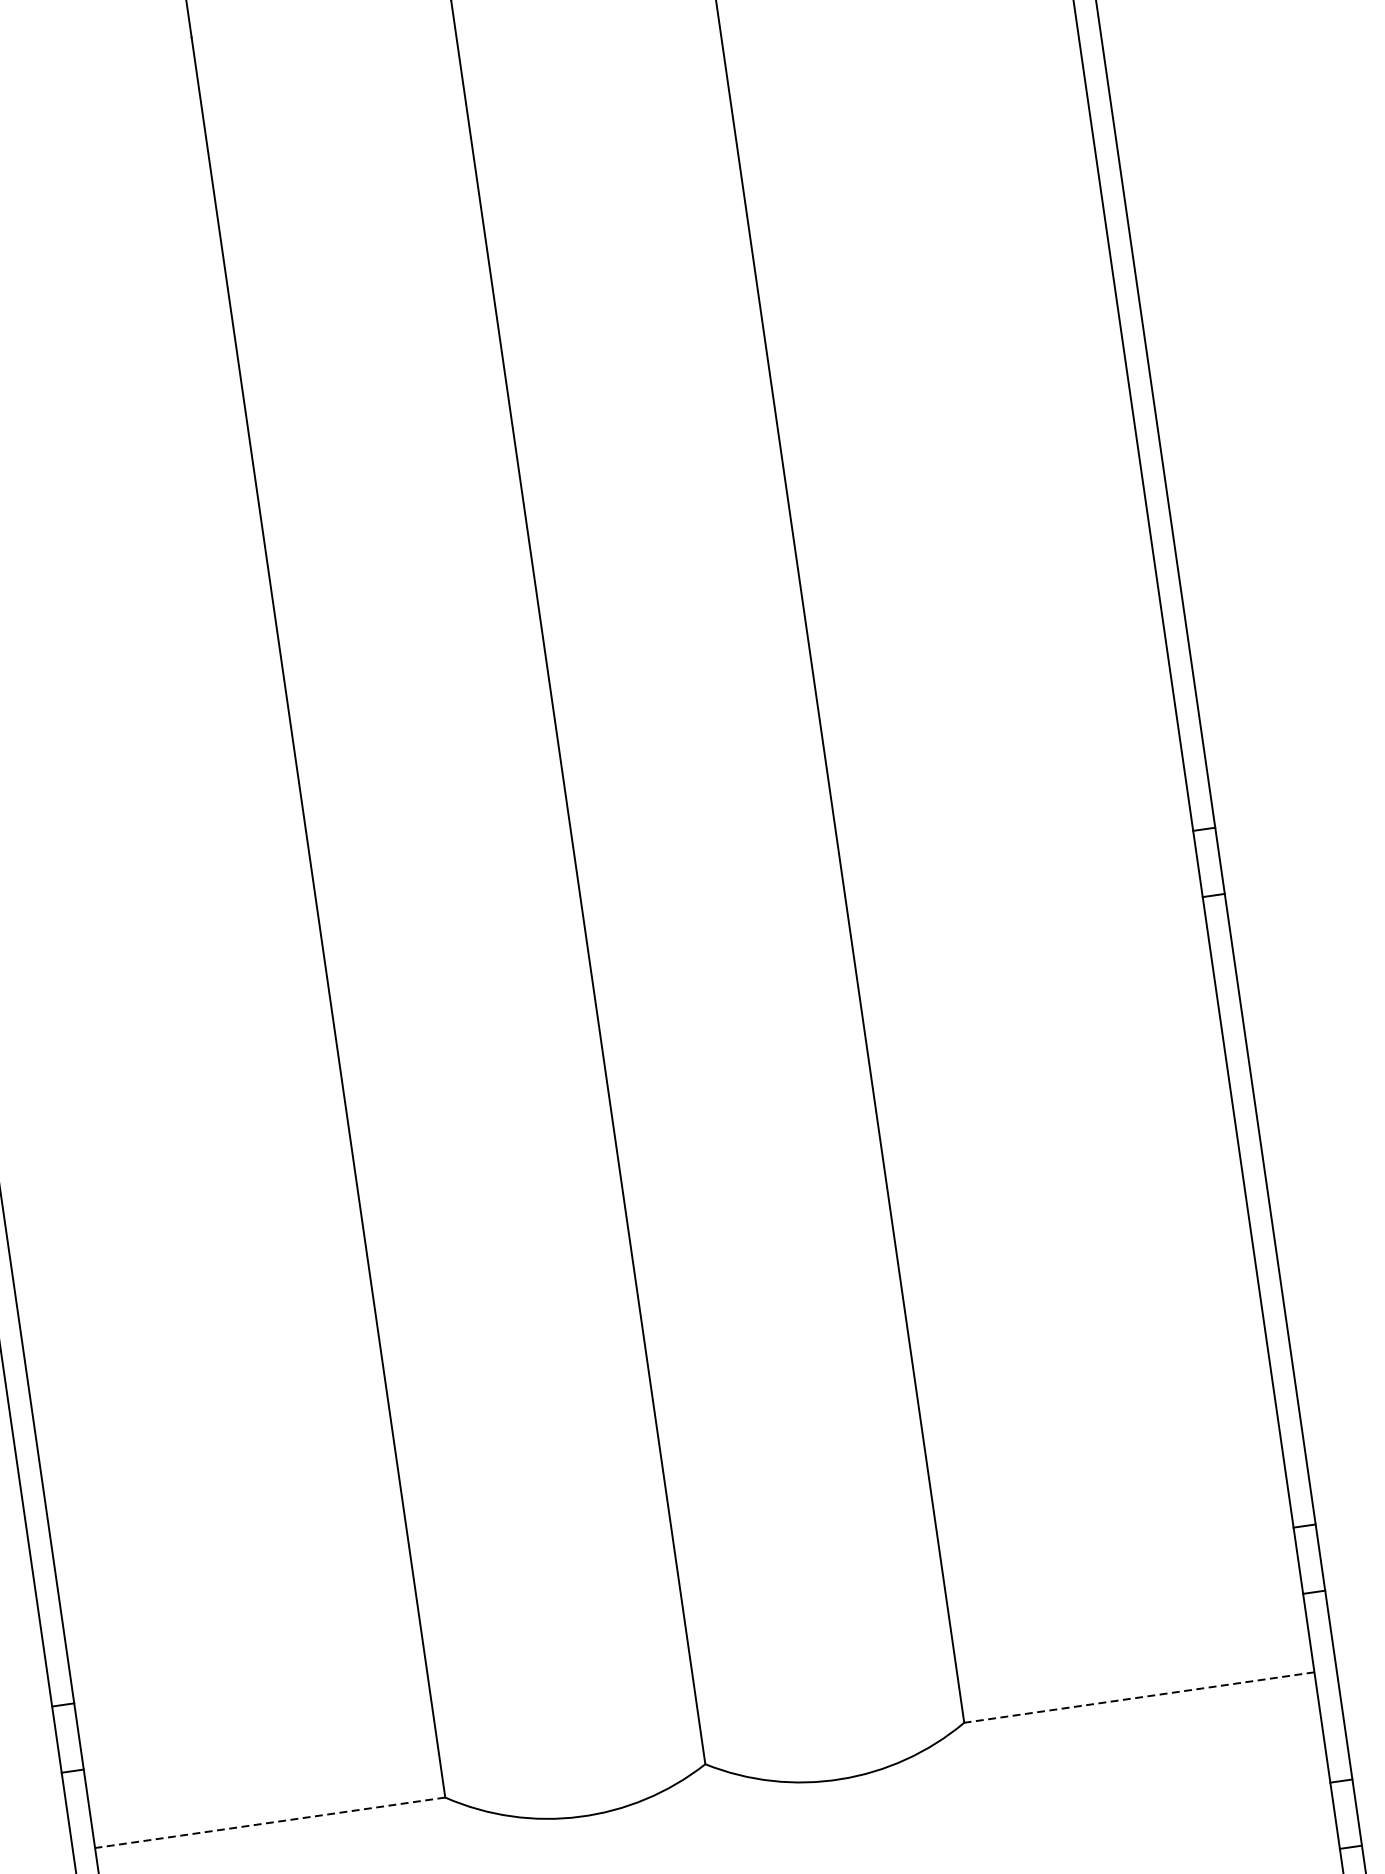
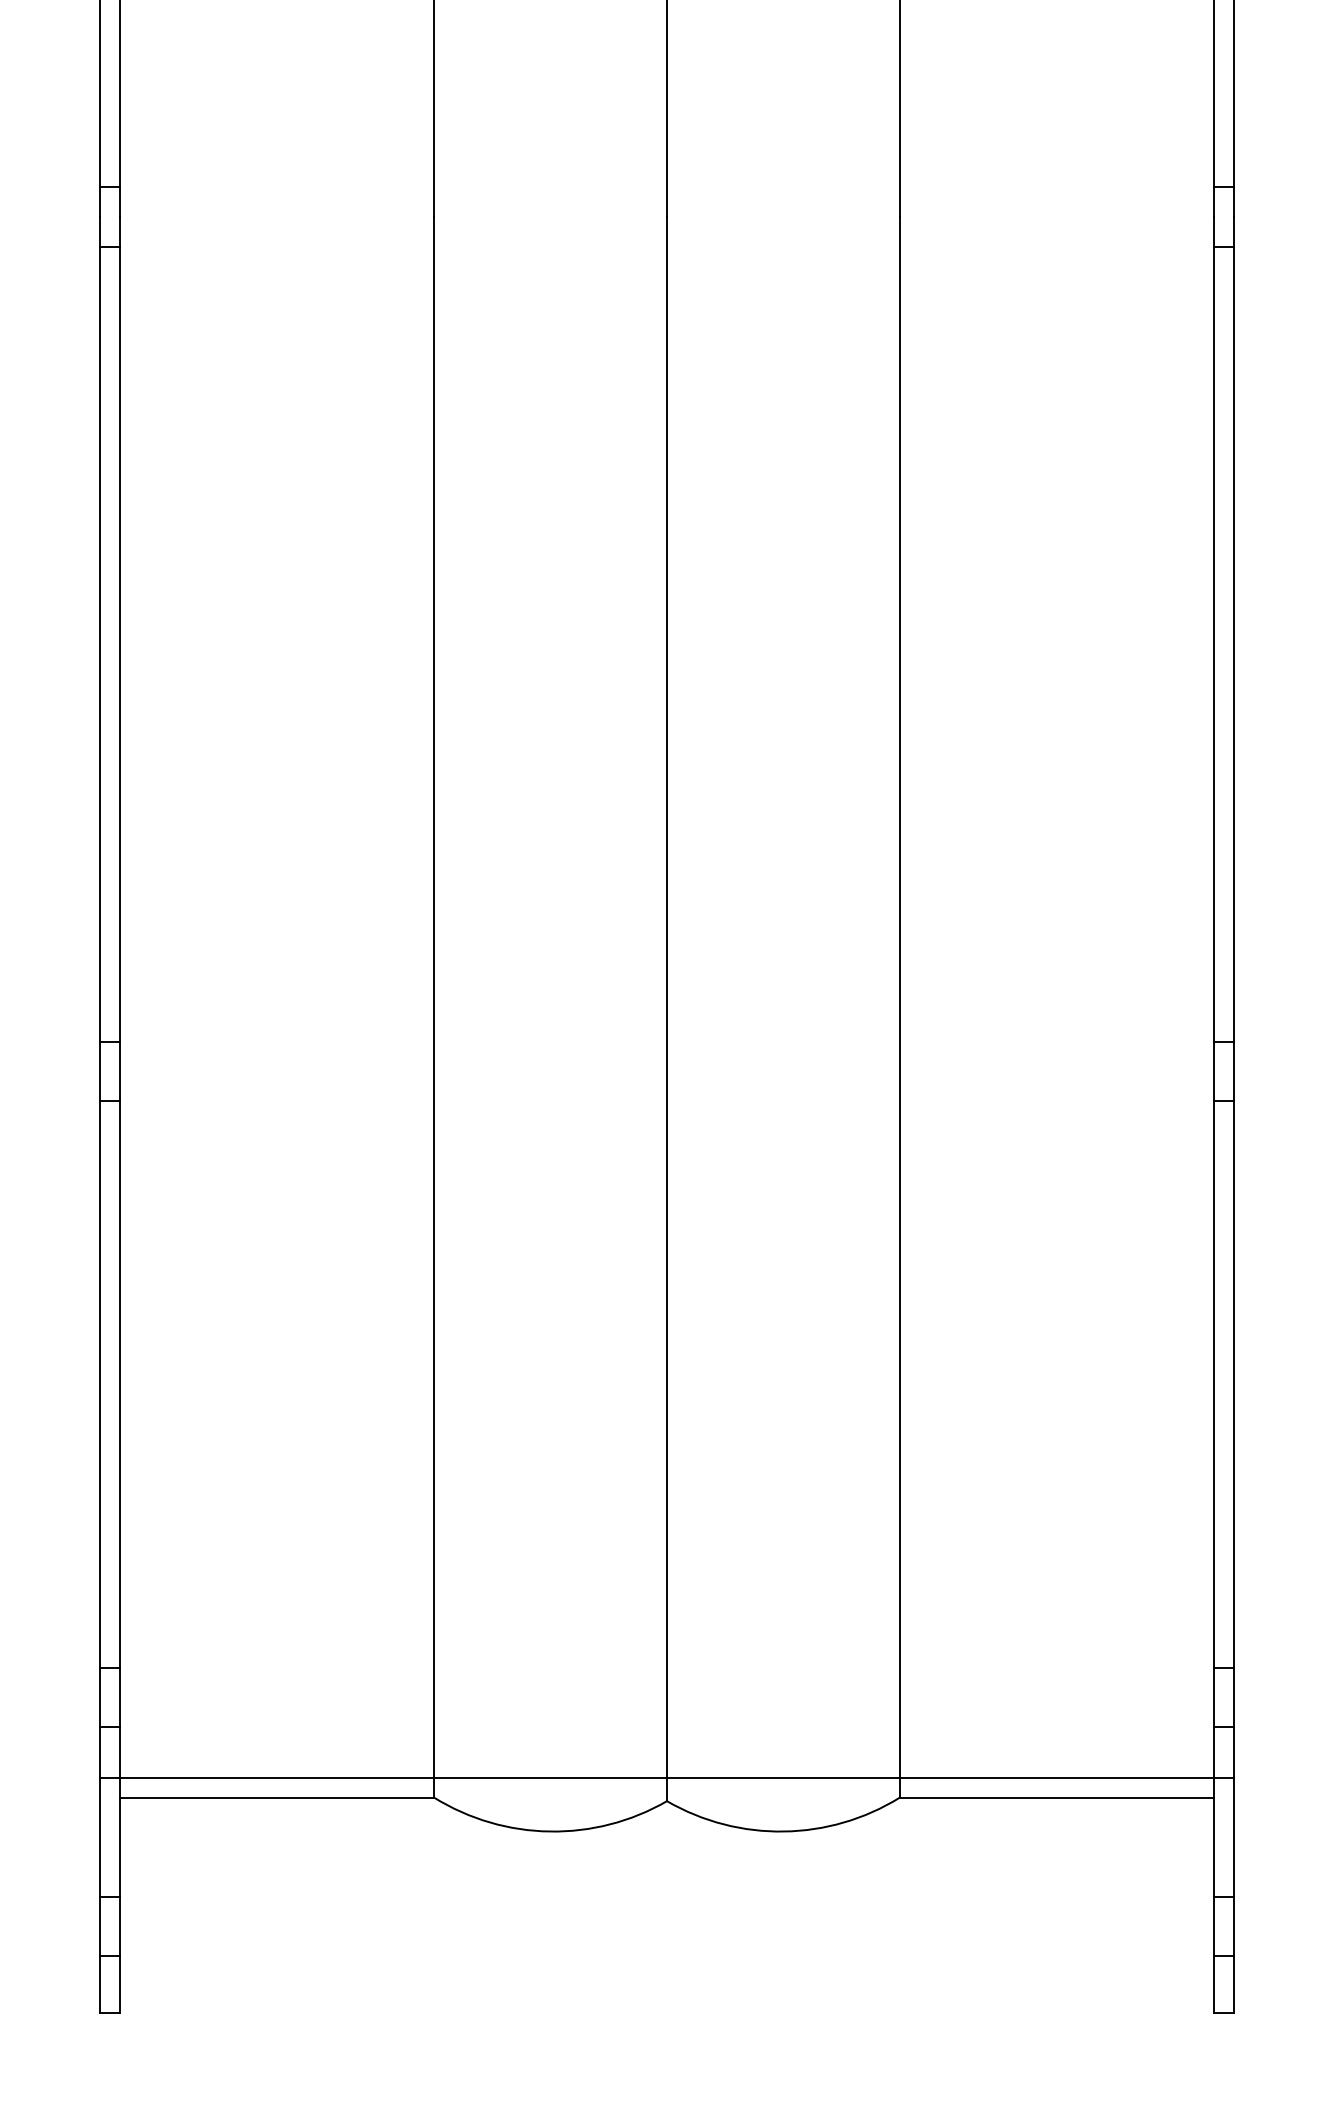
line: (1138, 1697) -> (1056, 1797), dashed -> solid
line: (700, 1737) -> (666, 1777), added
line: (269, 1822) -> (276, 1797), dashed -> solid

